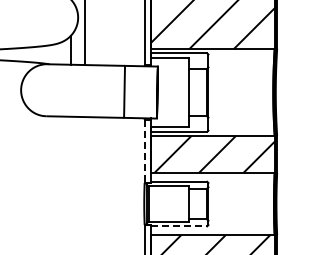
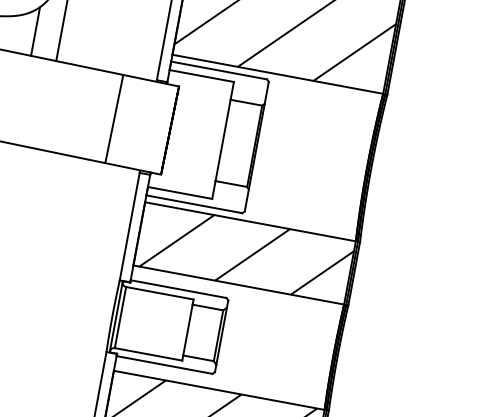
line: (144, 151) -> (129, 226), dashed -> solid
line: (179, 226) -> (165, 365), dashed -> solid

